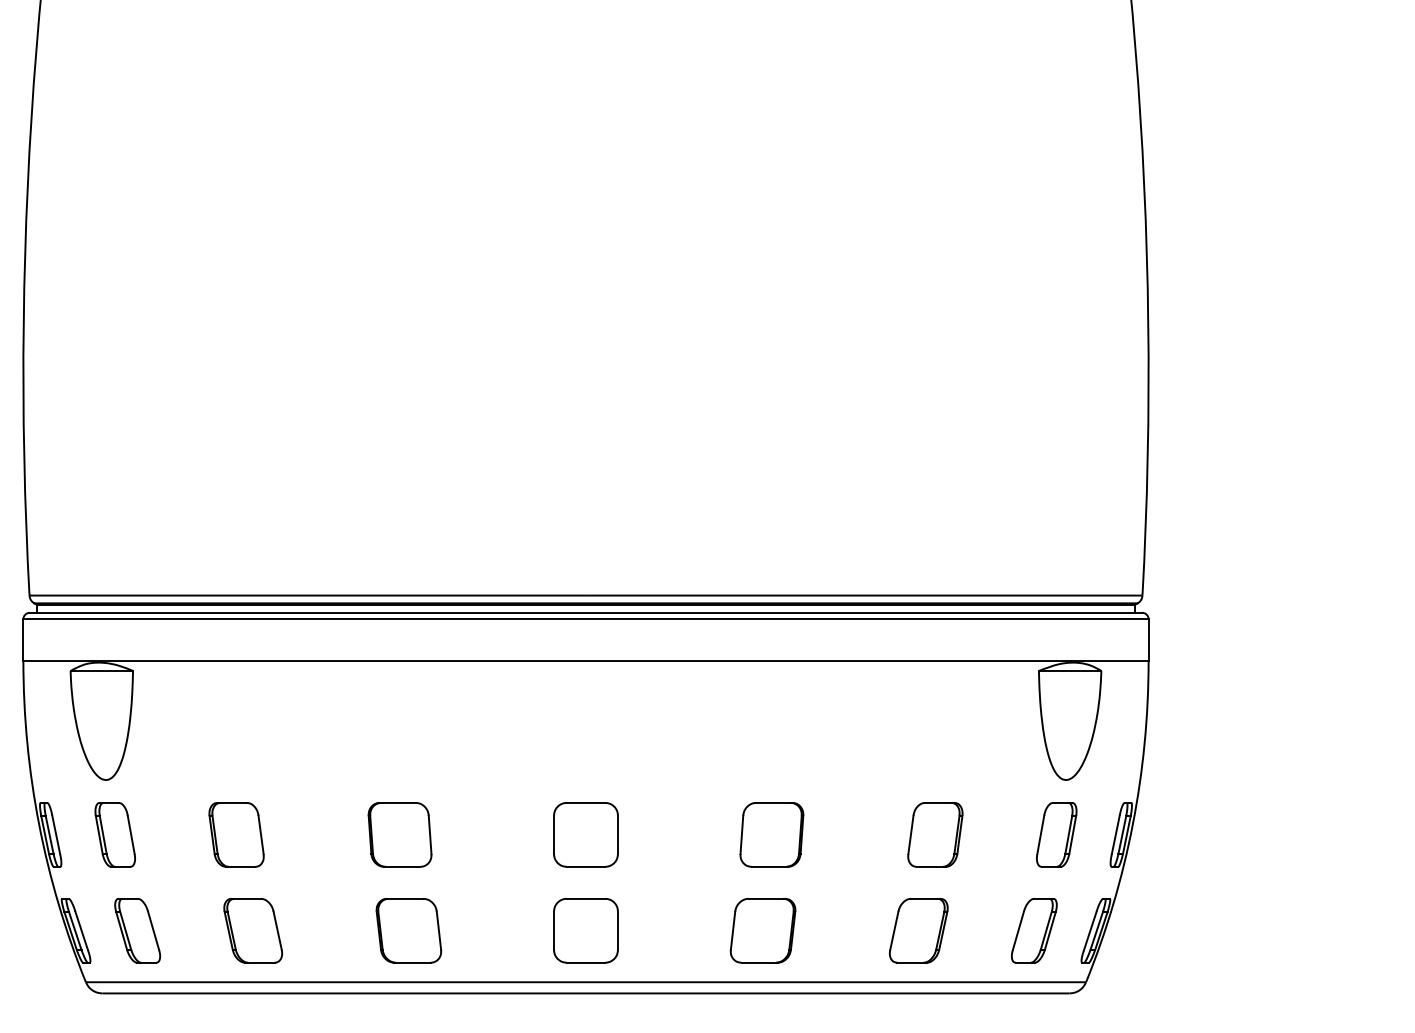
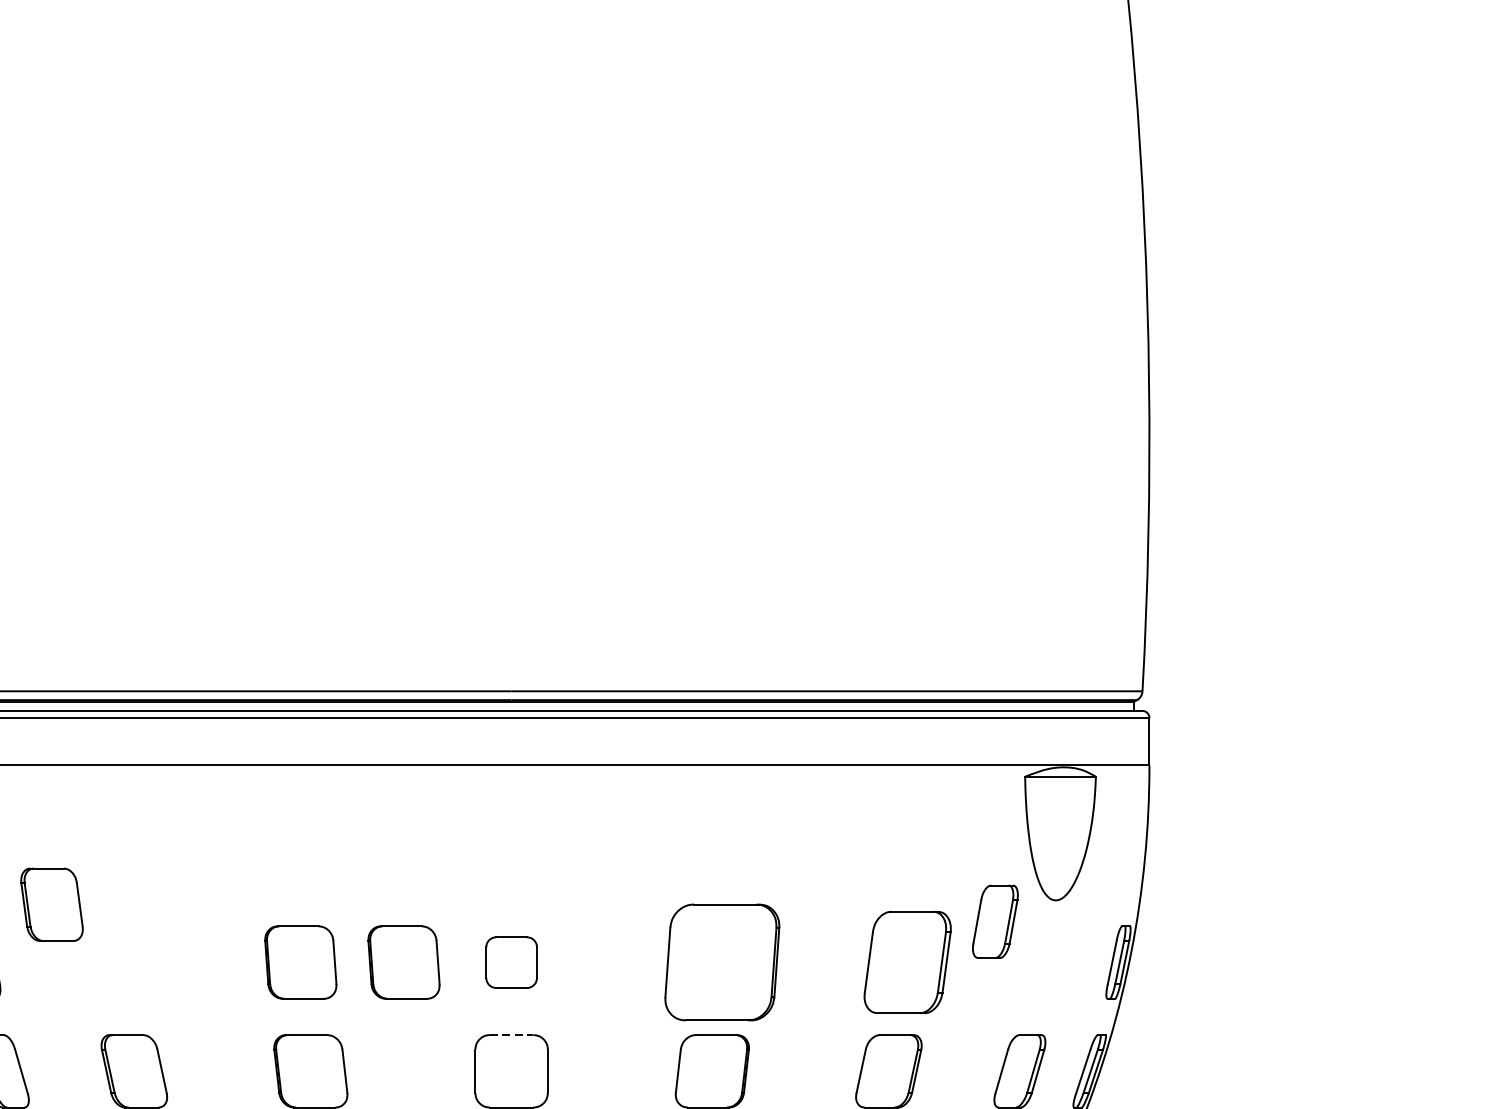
part: (236, 834) -> (51, 904), moved
part: (490, 834) -> (403, 962), added
part: (585, 834) -> (511, 962), size x0.7
part: (771, 834) -> (721, 962), size x1.6
part: (935, 834) -> (907, 962), size x1.4
part: (1056, 834) -> (995, 921), moved
line: (586, 898) -> (512, 1034), solid -> dashed

